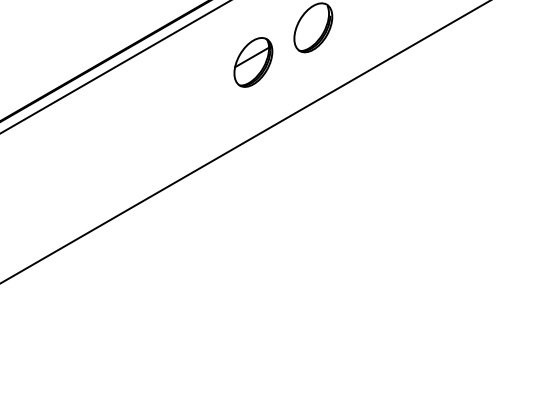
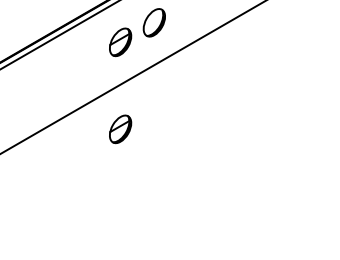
part: (253, 216) -> (120, 129), added

